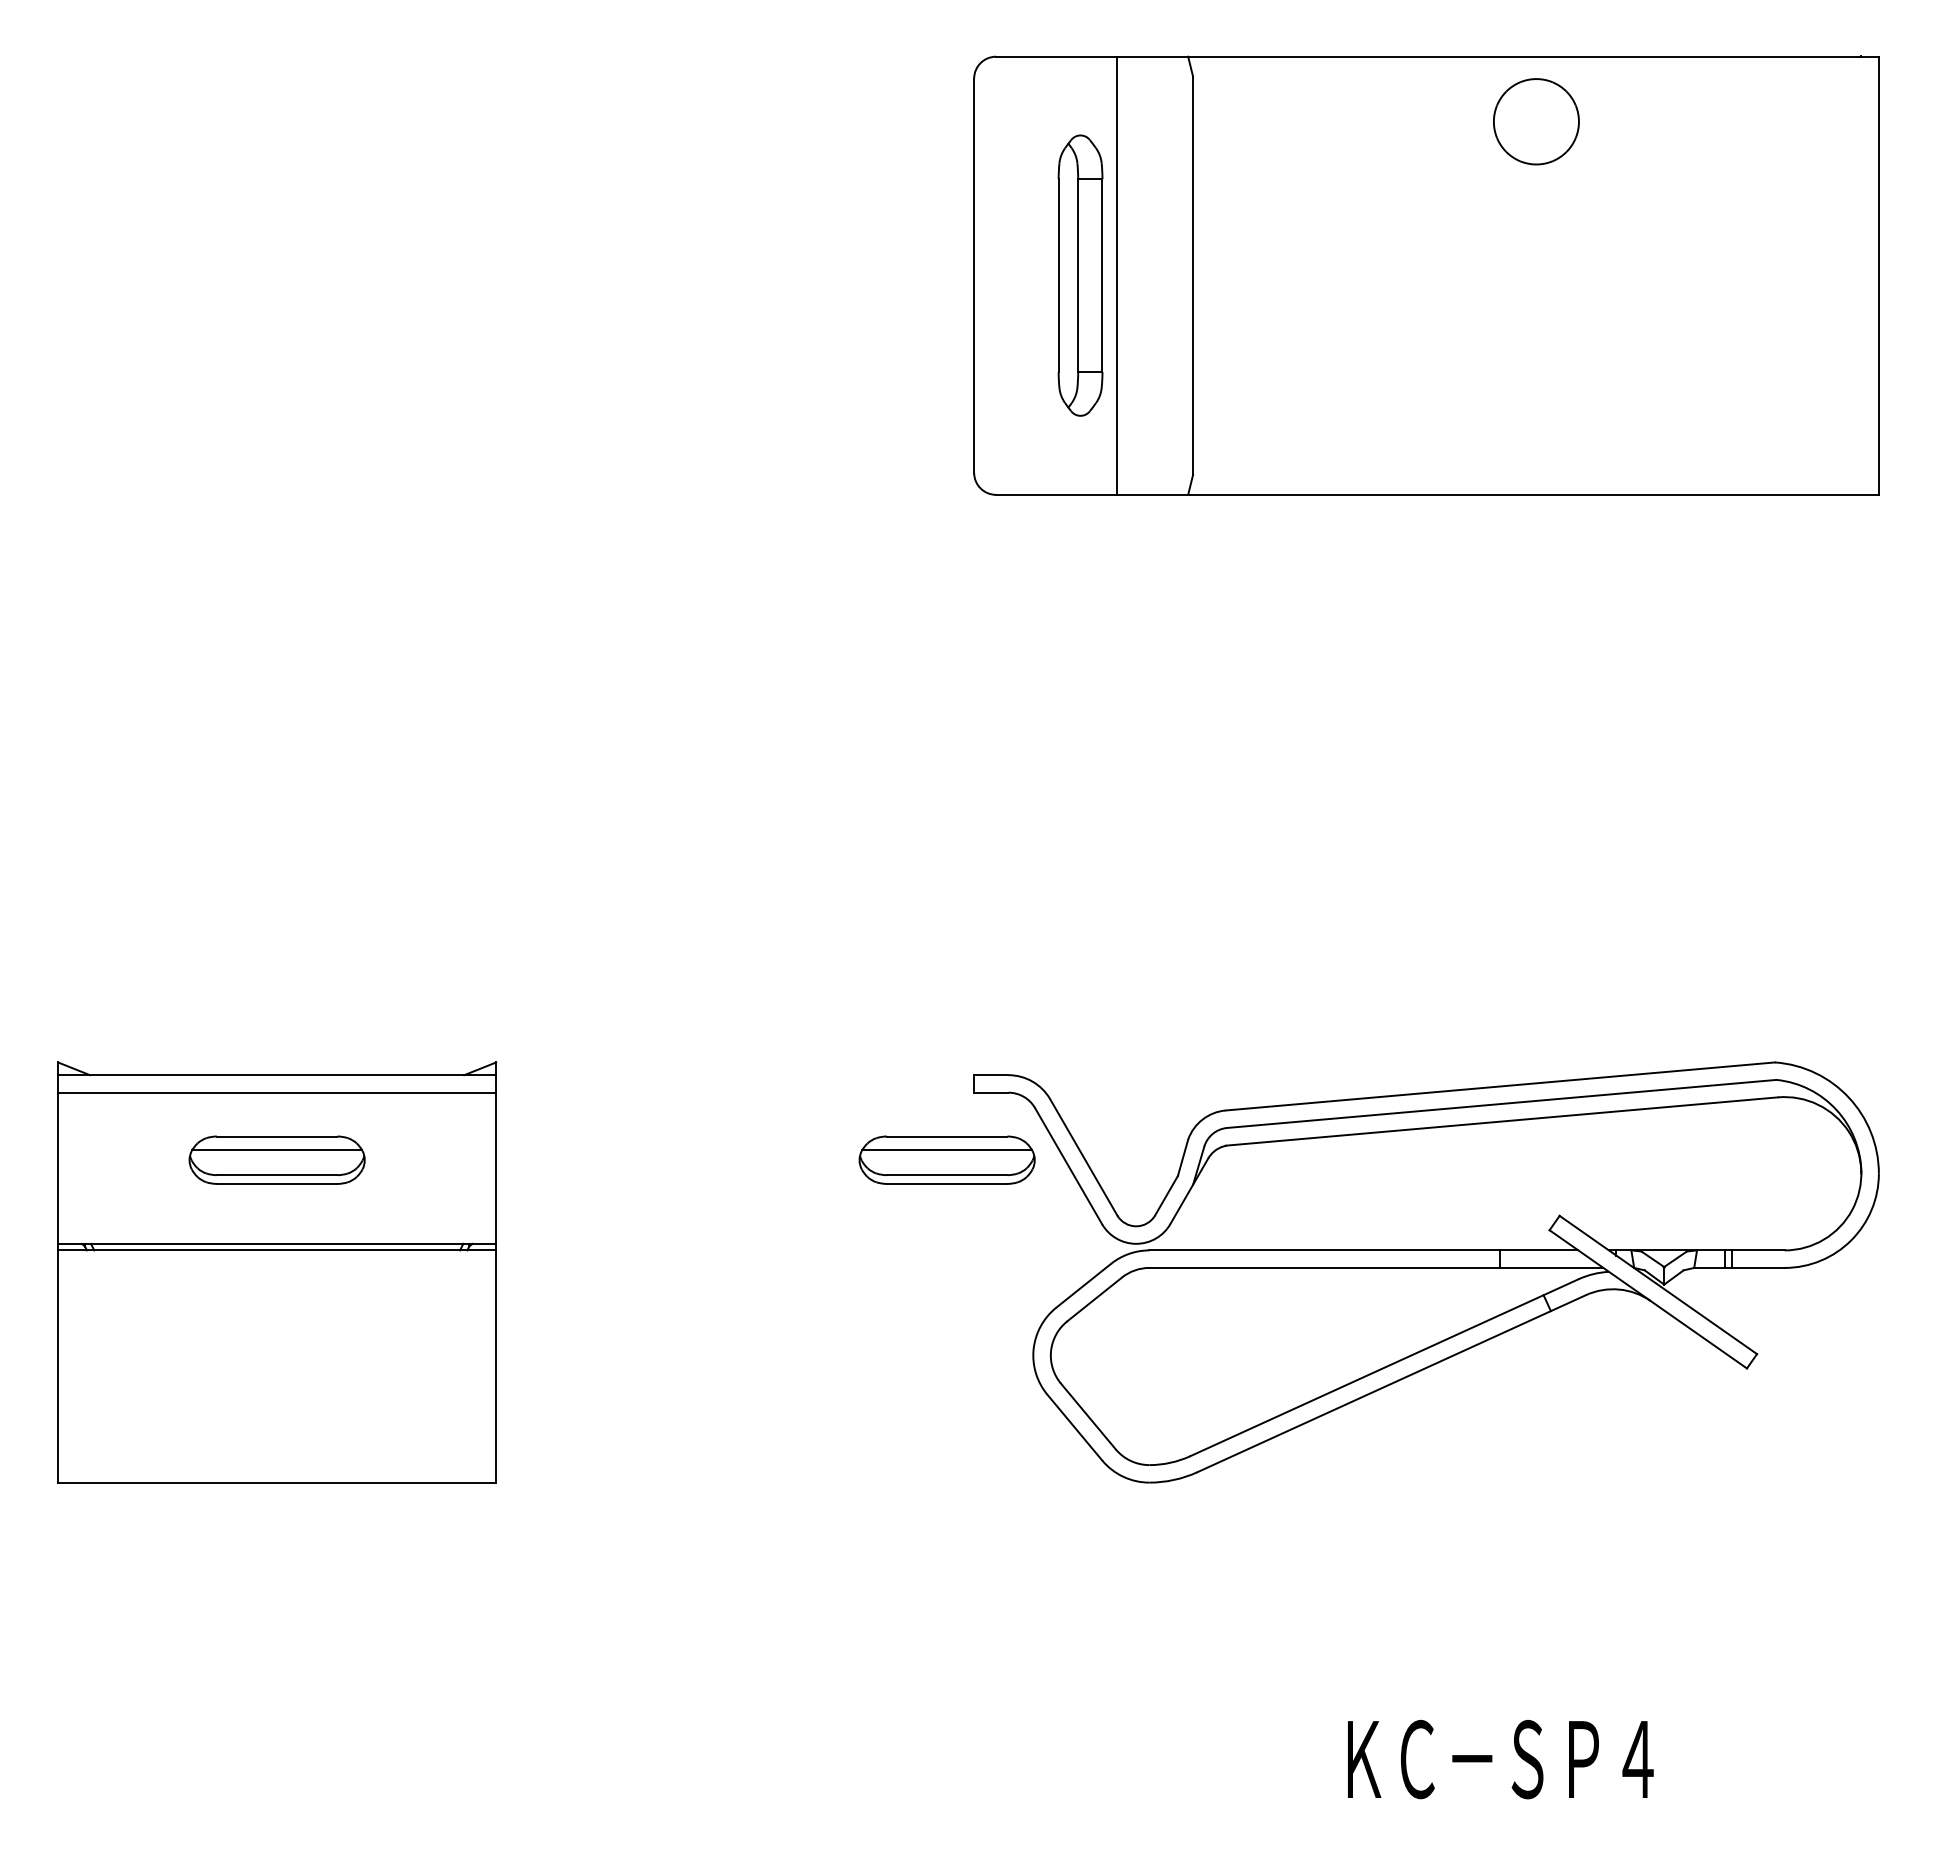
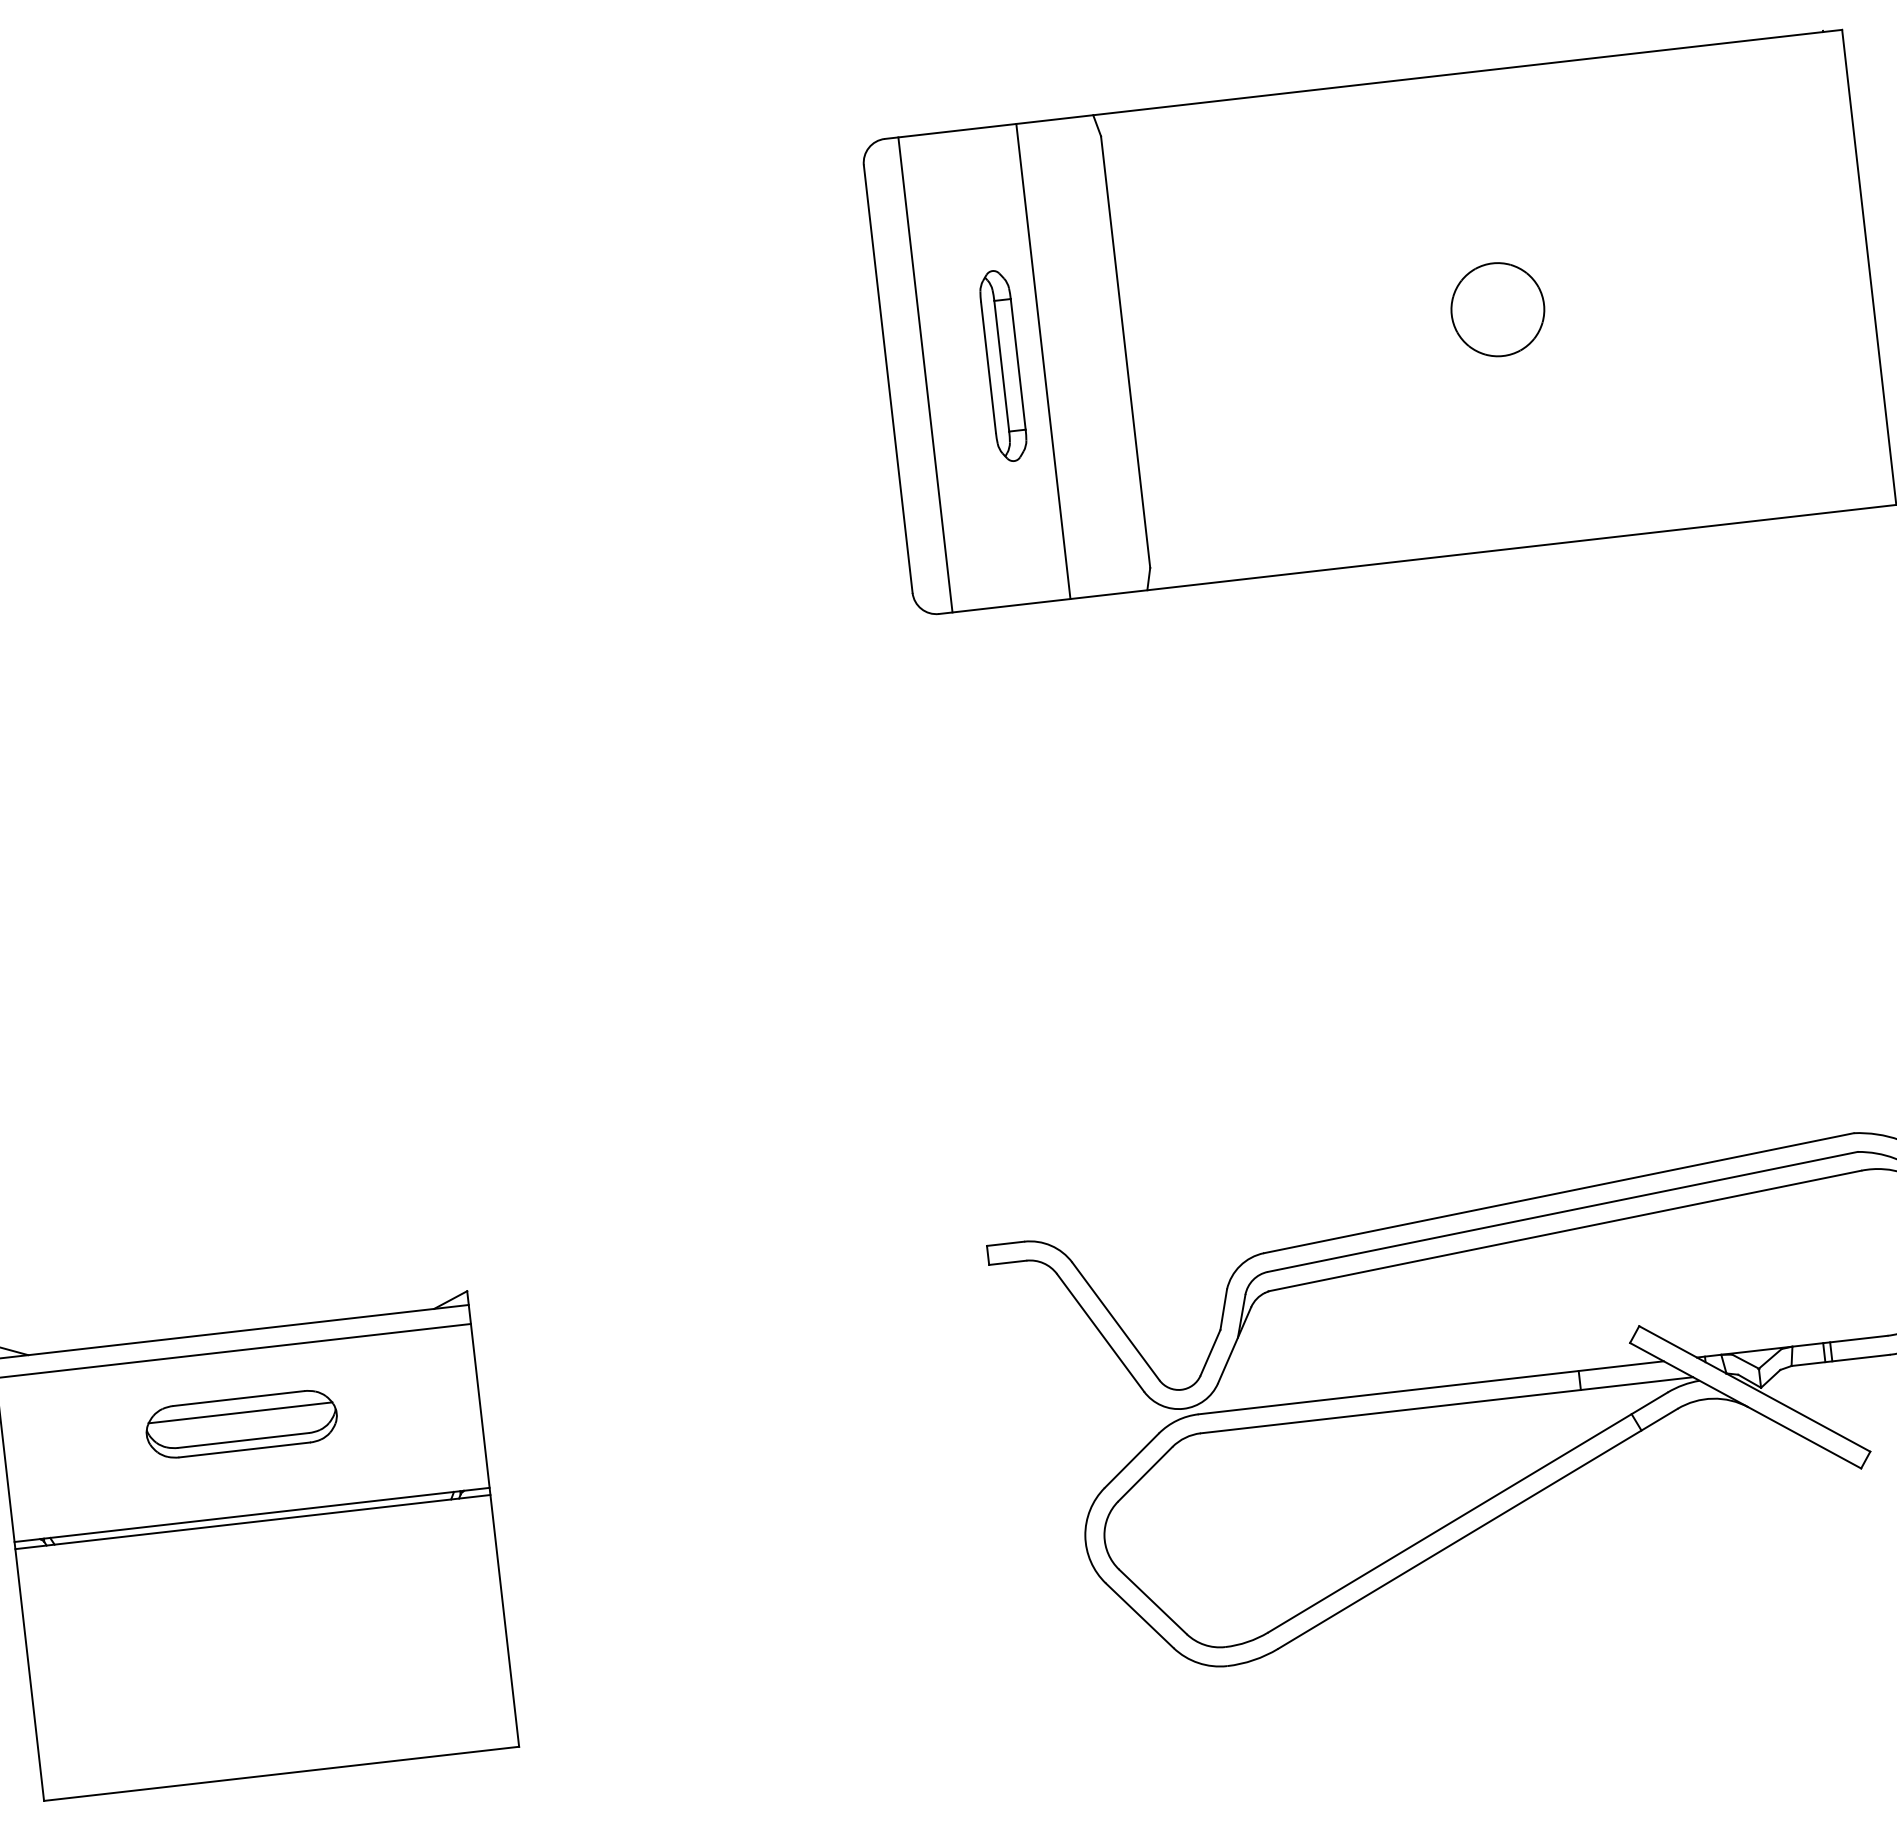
part: (1536, 121) -> (1497, 309), moved
line: (1008, 275) -> (925, 374), added
part: (1079, 275) -> (1002, 365), size x0.62
part: (946, 1159) -> (967, 1340), removed

